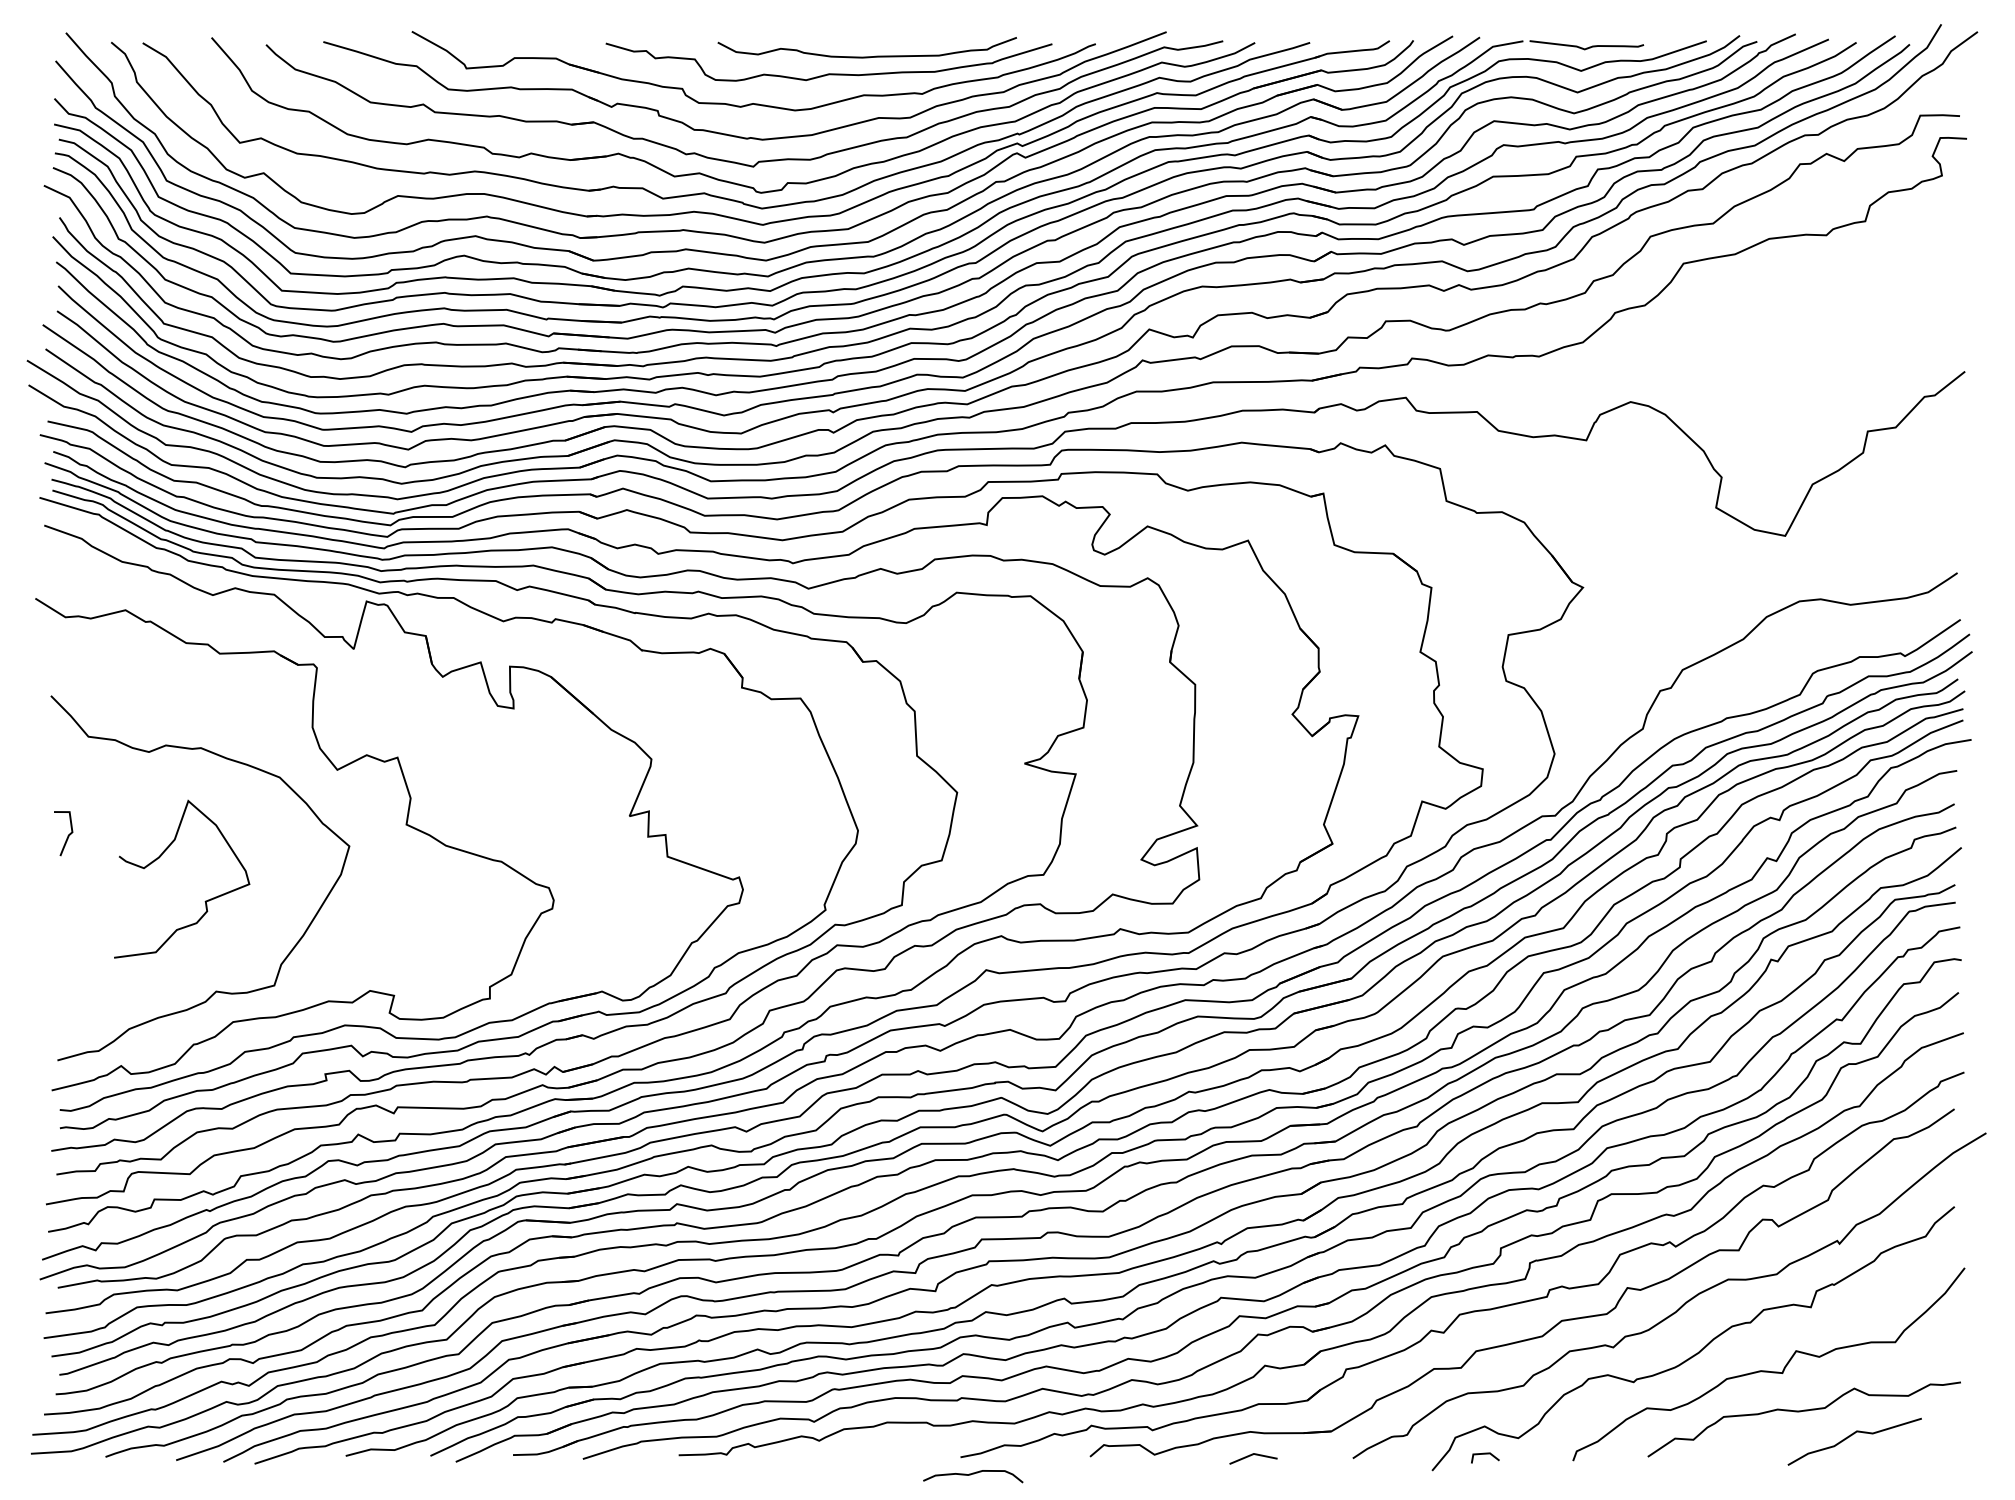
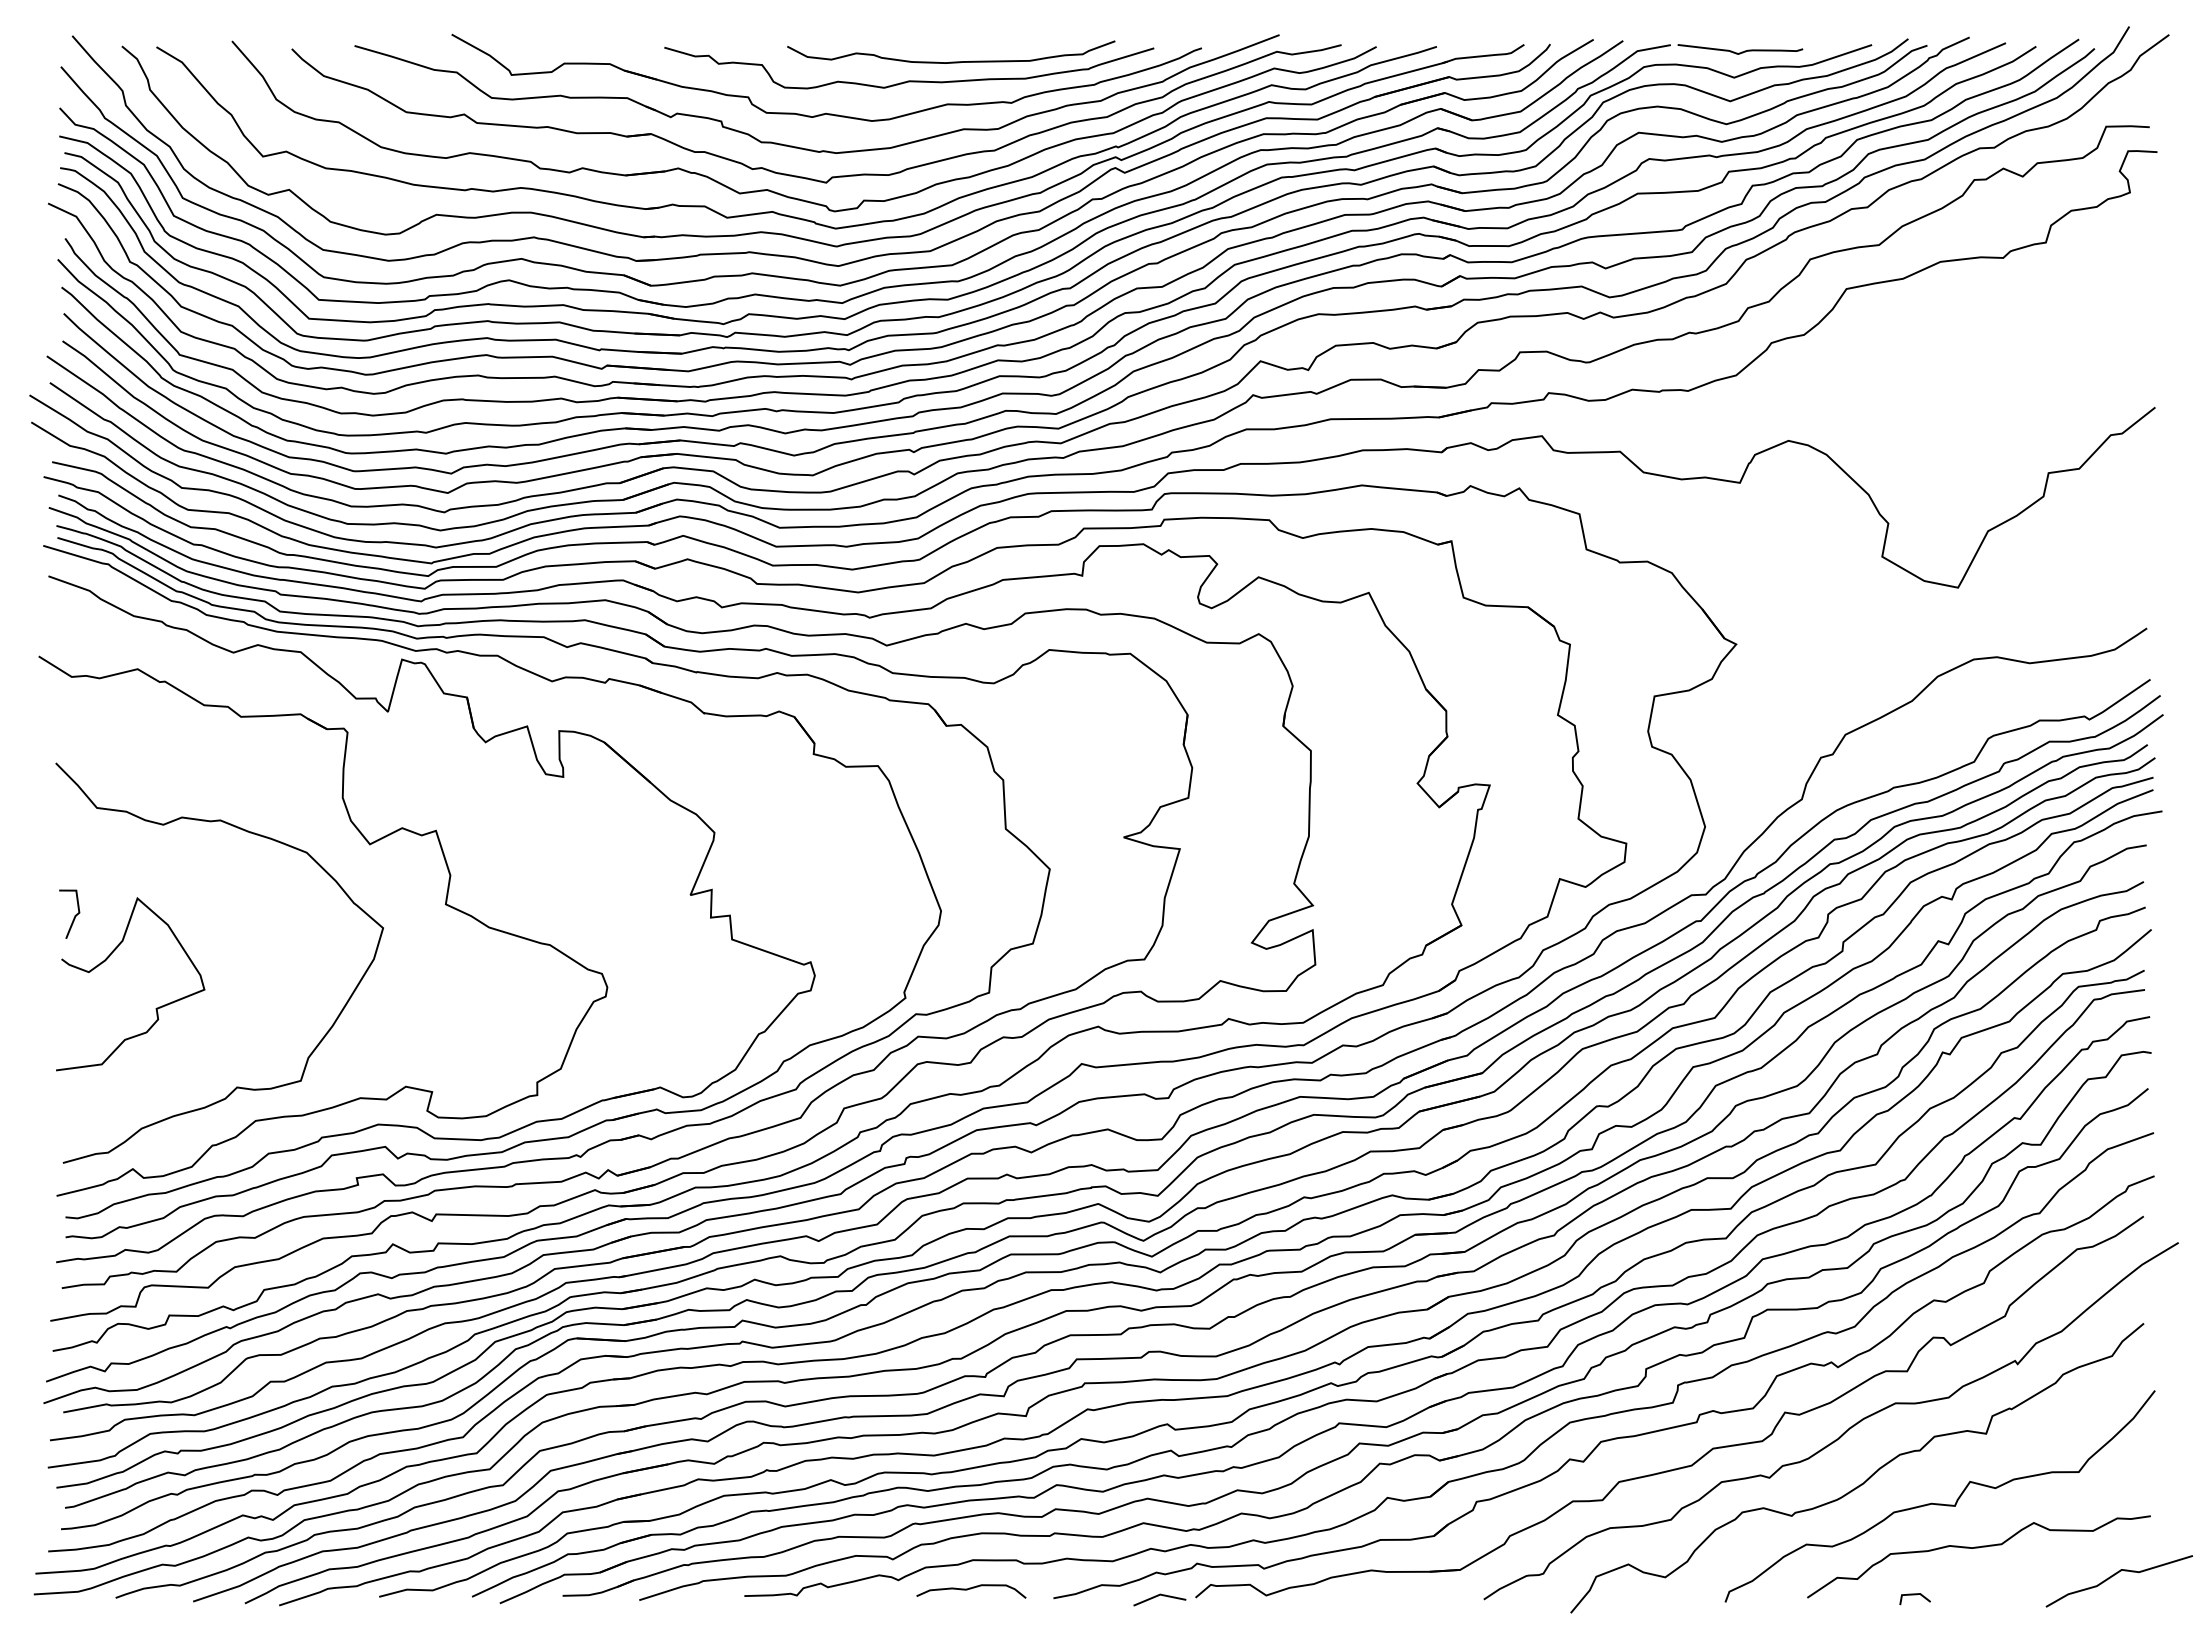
curve: (160, 857) -> (106, 960), moved
curve: (1851, 1436) -> (2115, 1575), moved
line: (1484, 1454) -> (1914, 1595), moved
line: (1252, 1455) -> (1158, 1596), moved
curve: (973, 1474) -> (971, 1589), moved

